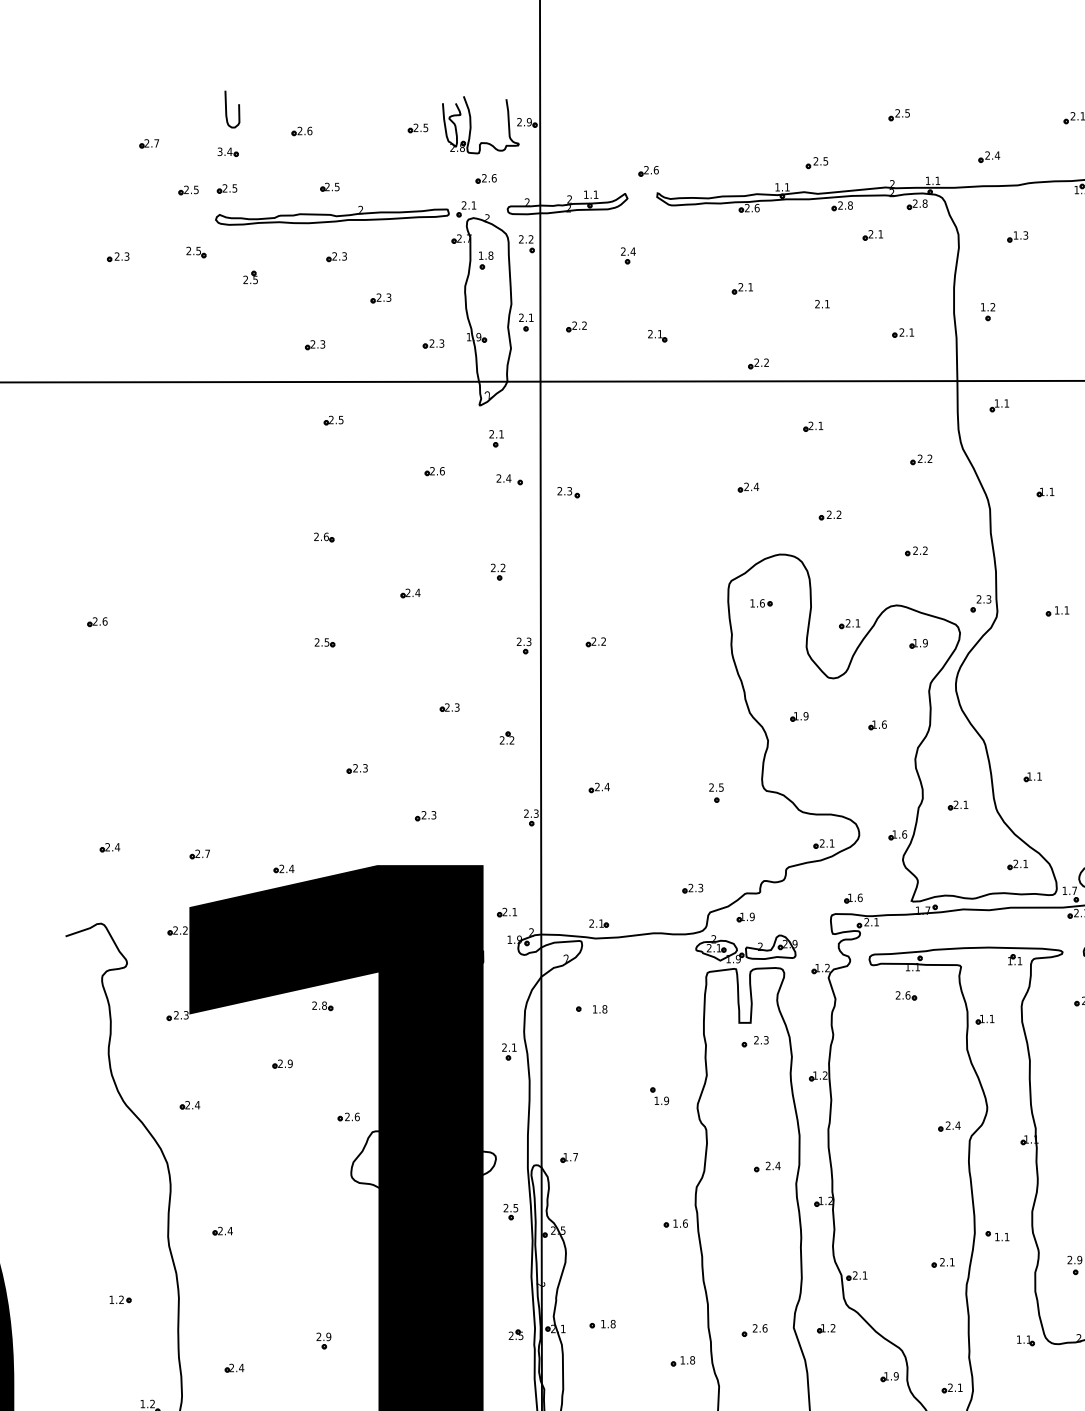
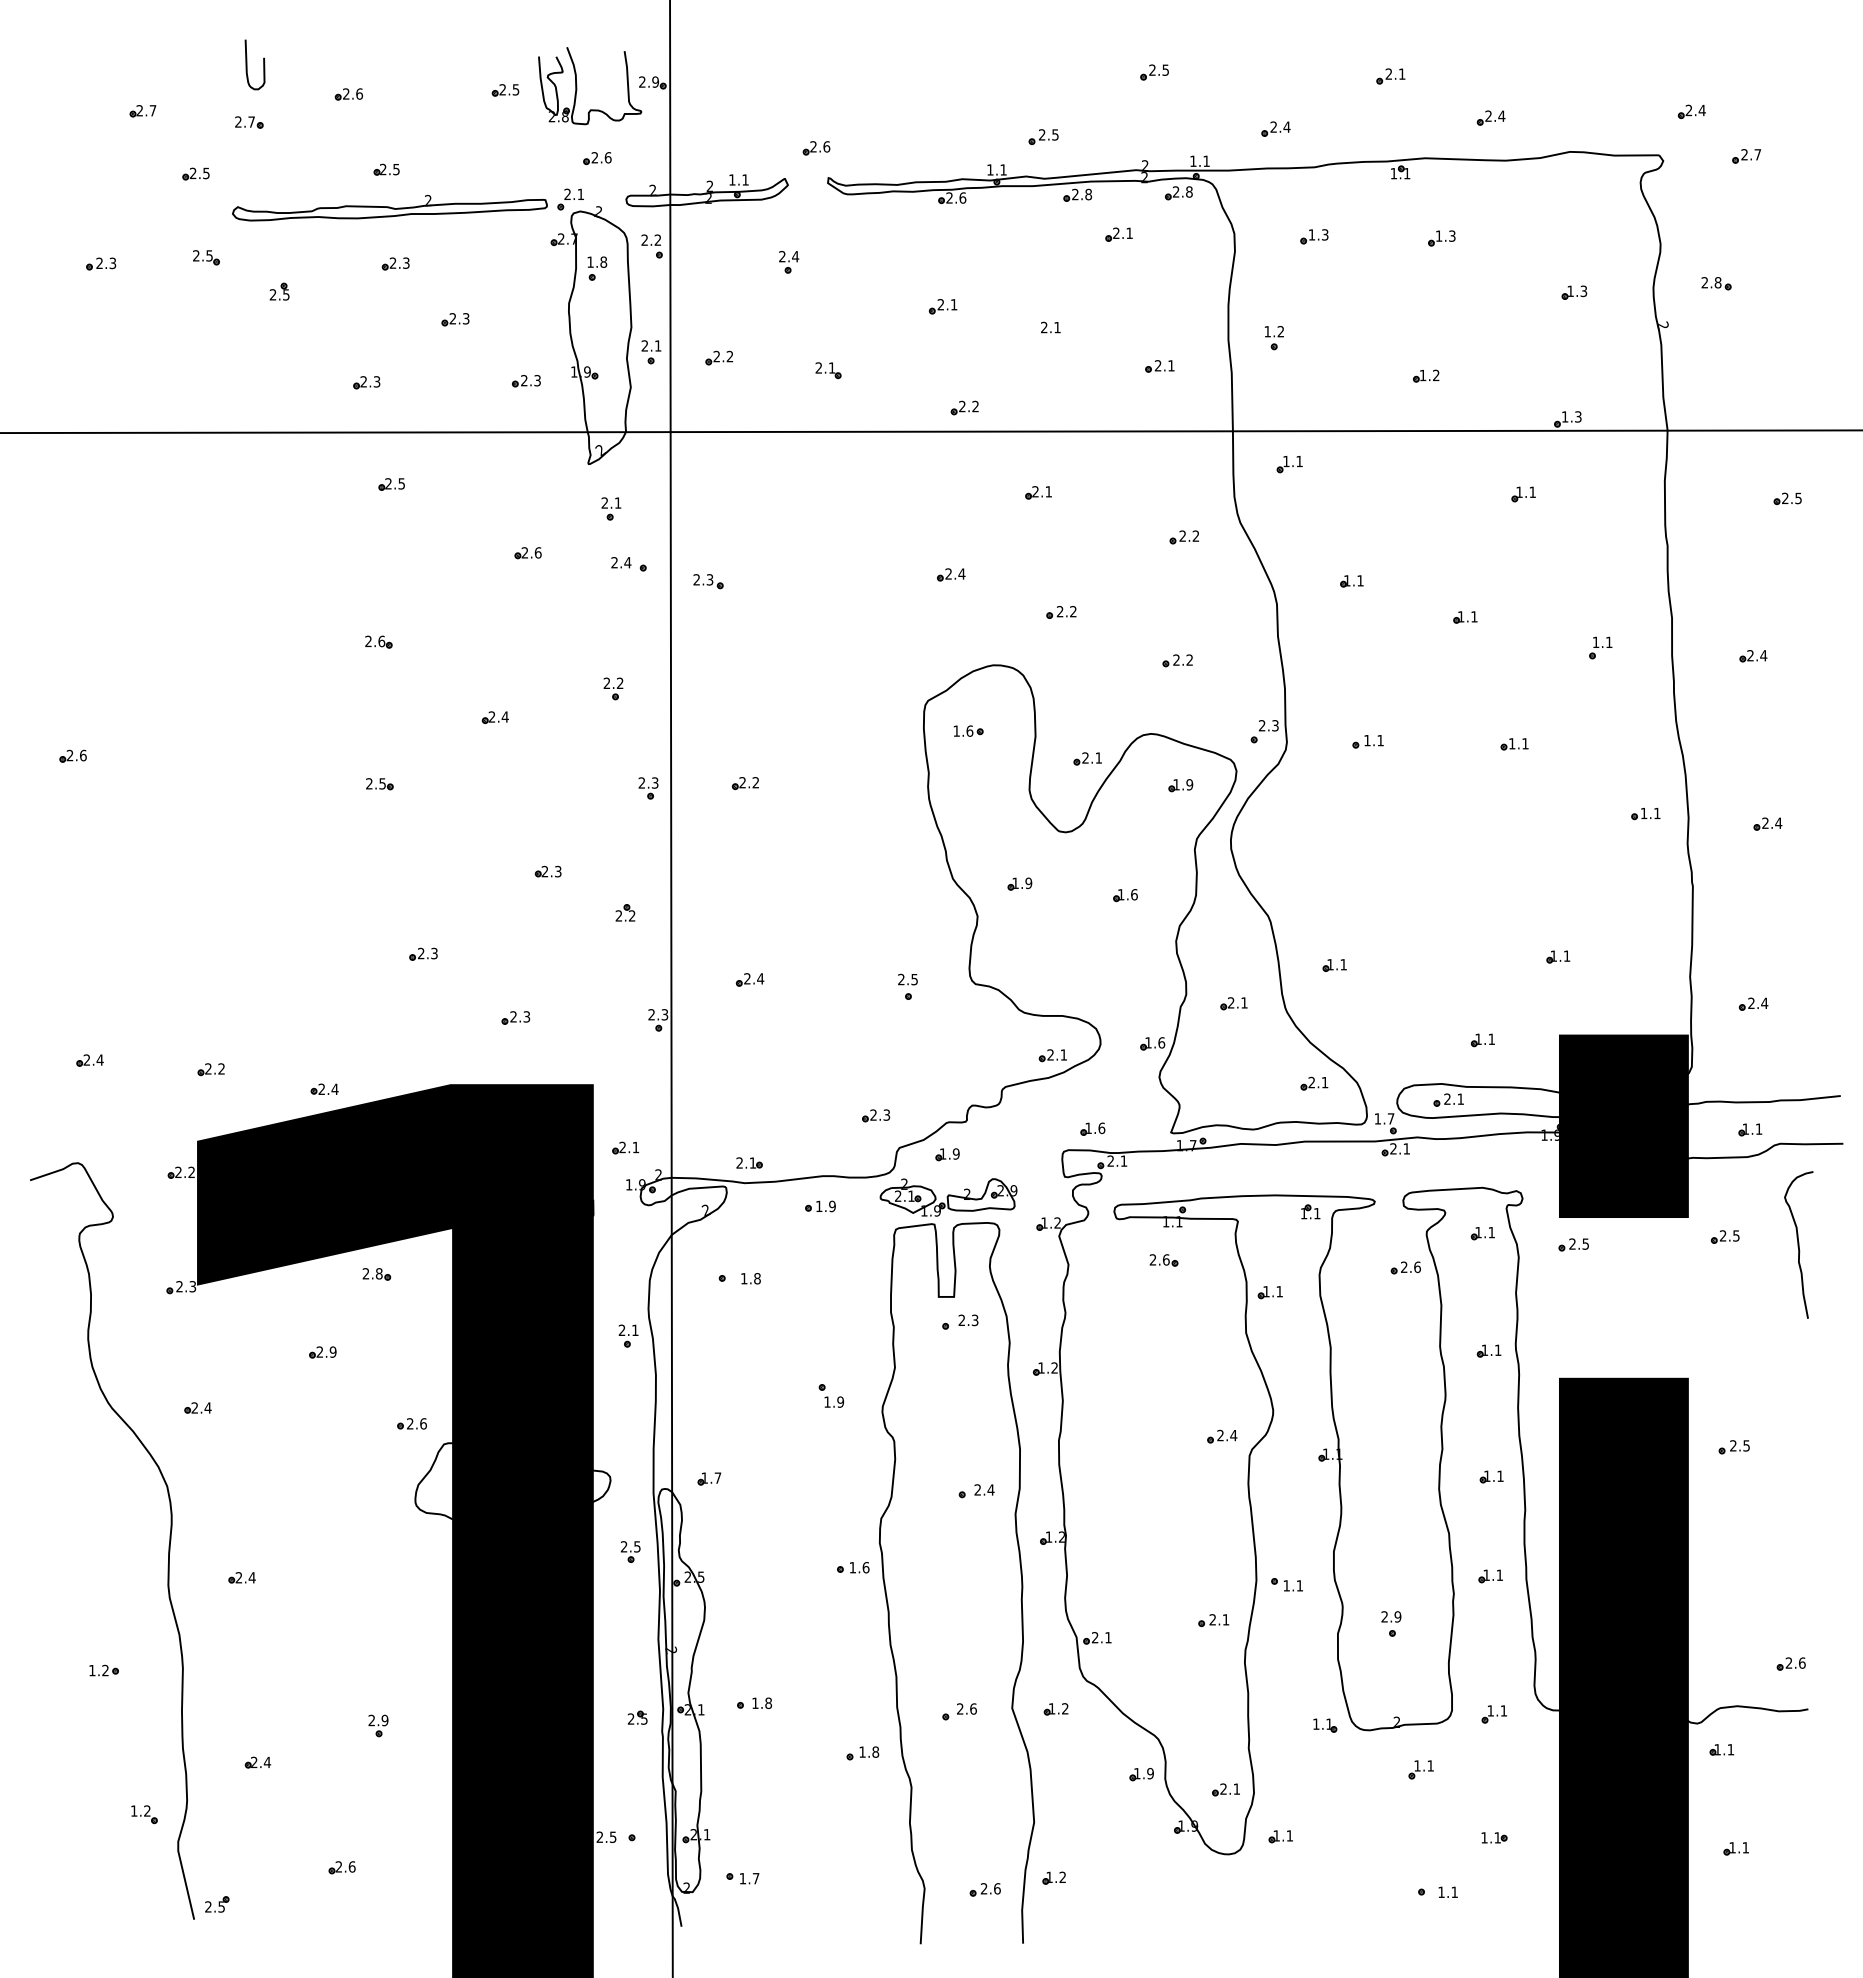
text: (225, 151) -> (245, 121), 3.4 -> 2.7
part: (226, 188) -> (247, 171), removed
text: (207, 853) -> (221, 1068), 2.7 -> 2.2
part: (651, 955) -> (820, 1206), added

